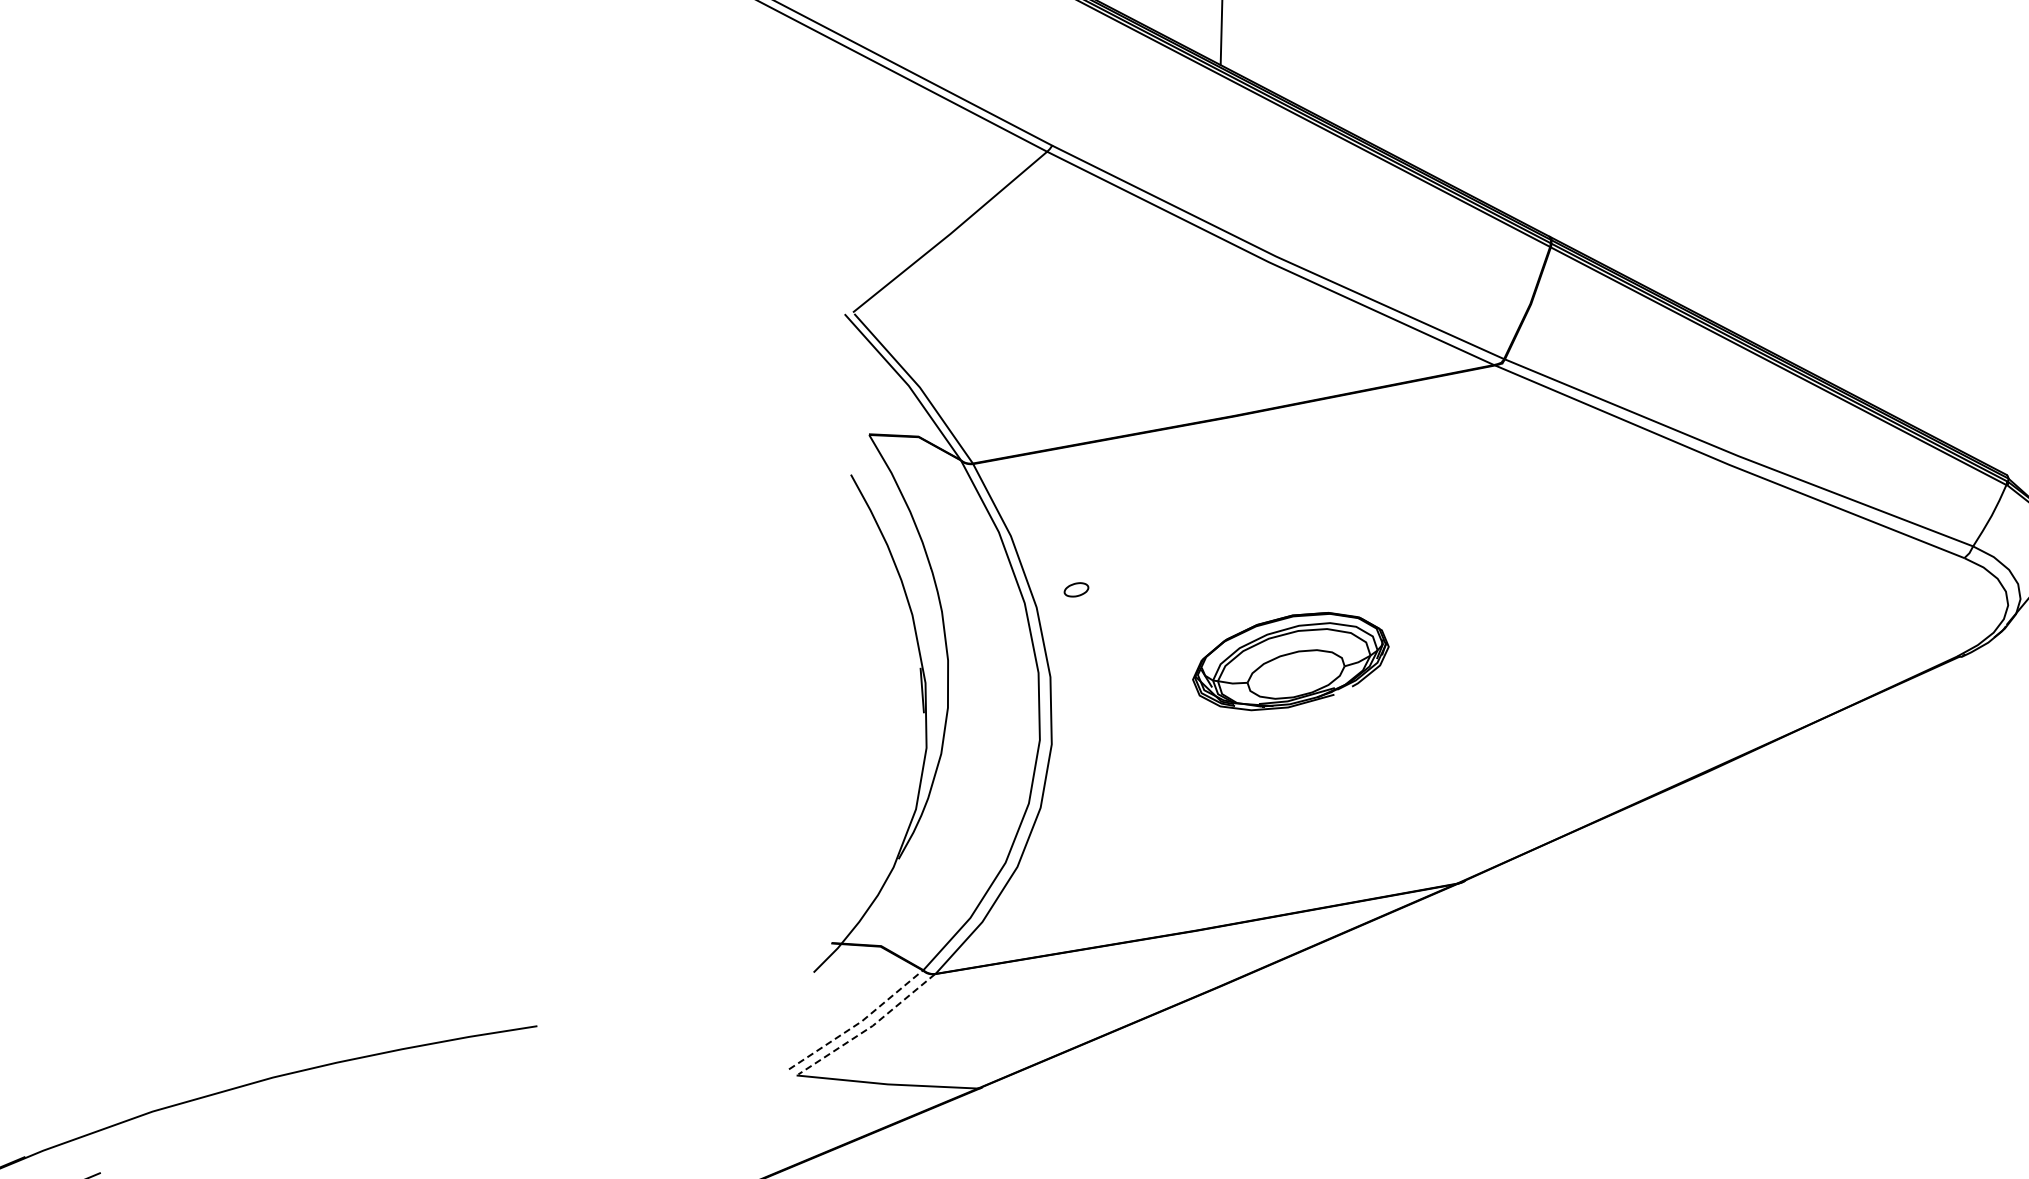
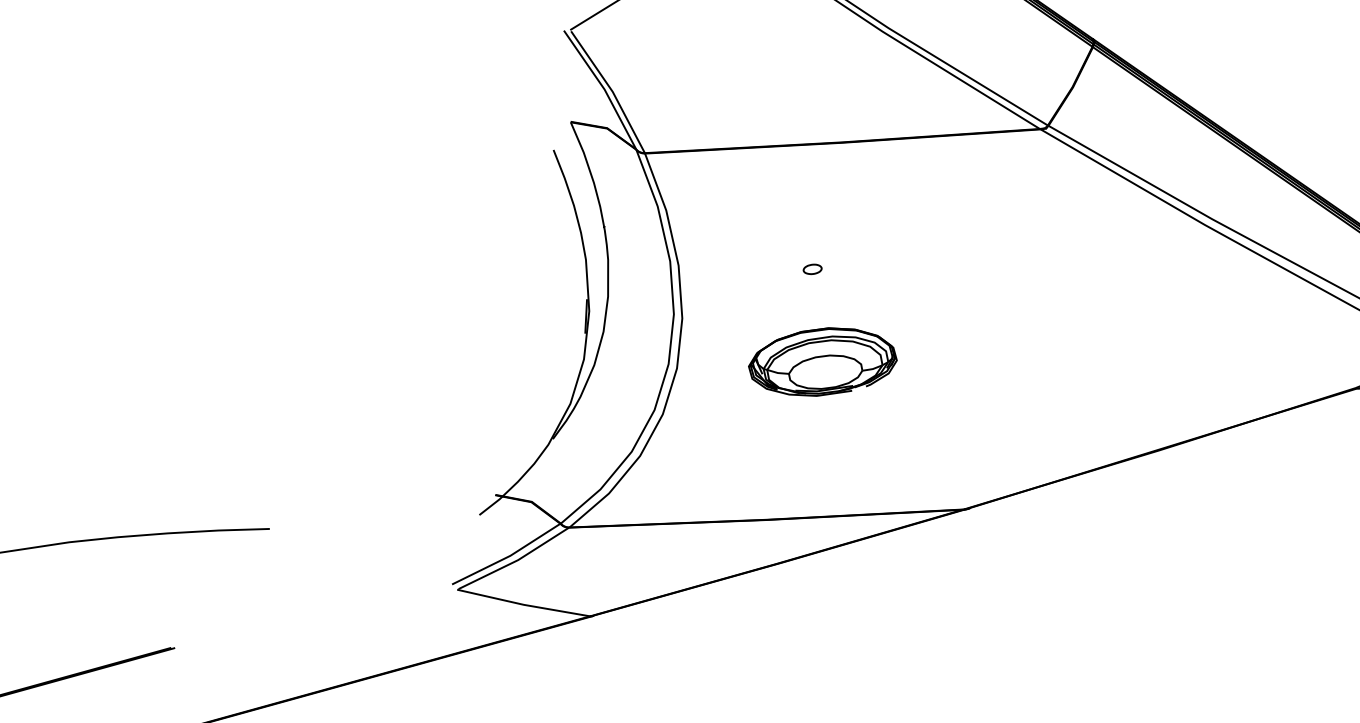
part: (1076, 589) -> (812, 269), moved
part: (1290, 661) -> (822, 362), moved
line: (859, 1023) -> (508, 557), dashed -> solid
line: (869, 1028) -> (515, 561), dashed -> solid

